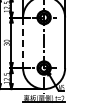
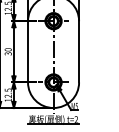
line: (23, 43) -> (28, 52), dashed -> solid

